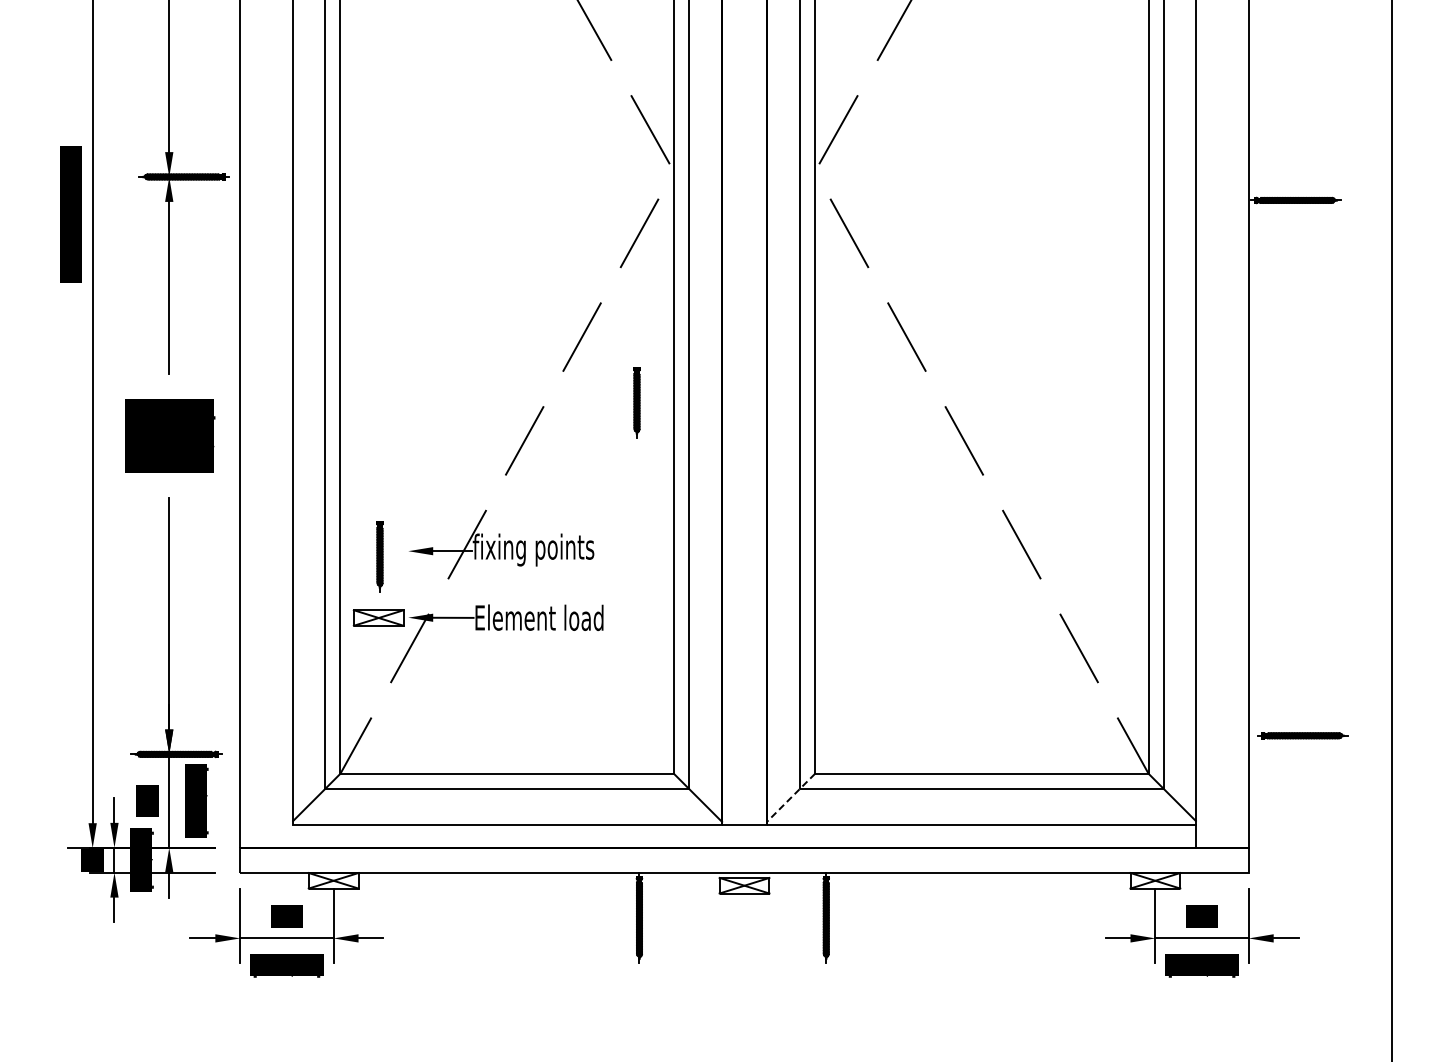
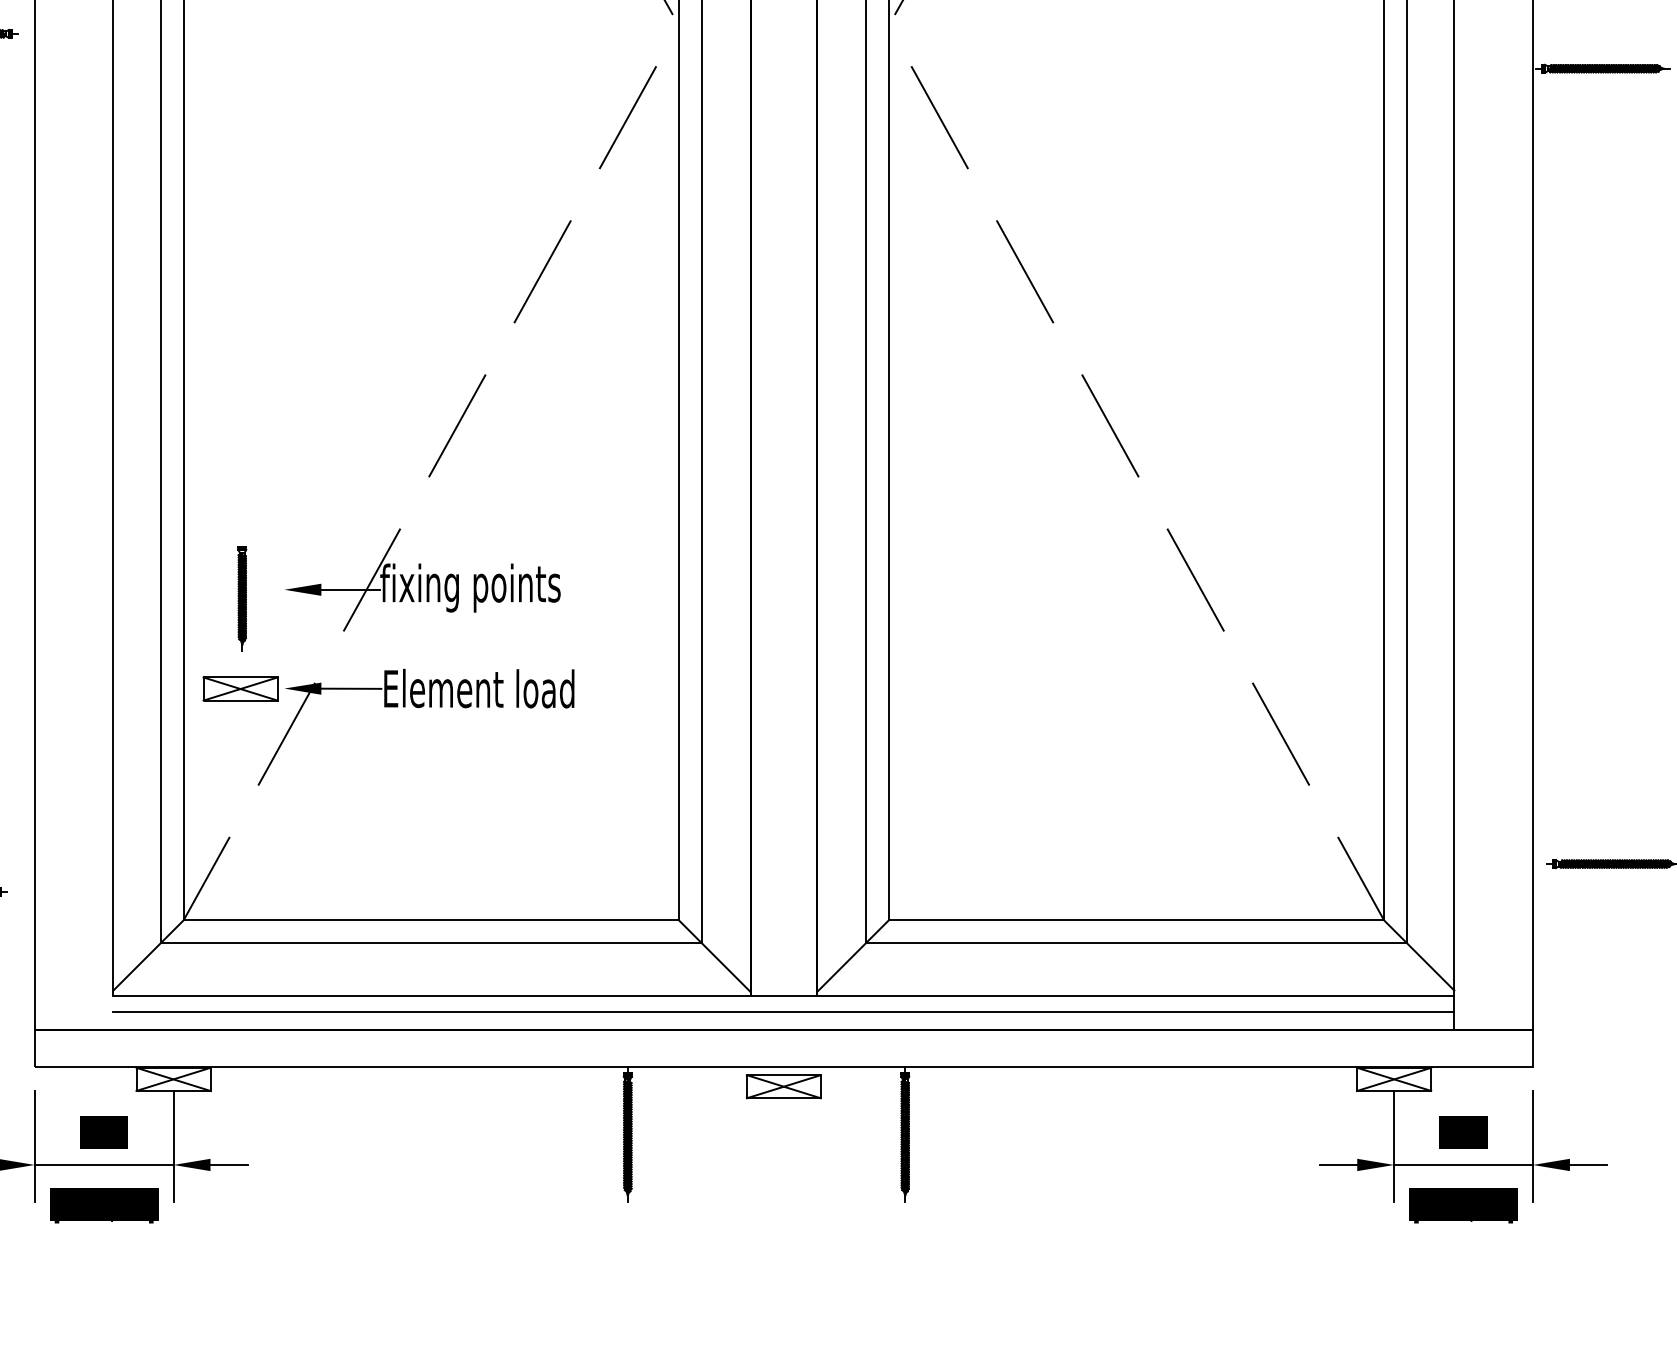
part: (636, 402) -> (623, 368), removed
line: (790, 798) -> (852, 957), dashed -> solid
line: (744, 835) -> (783, 1012), added

